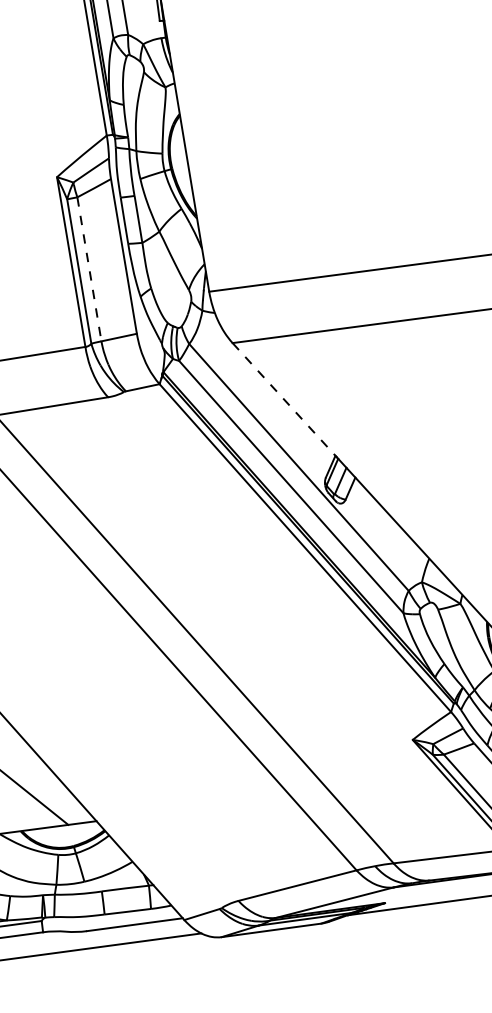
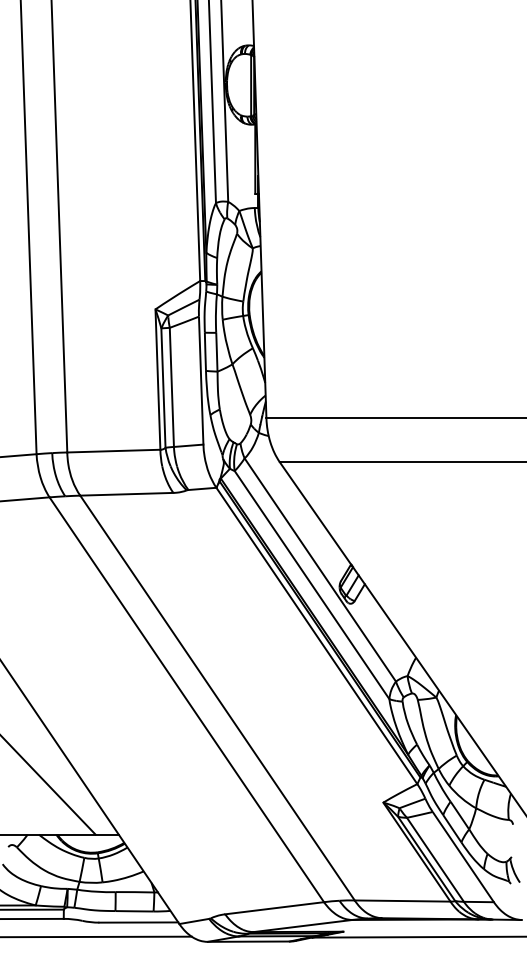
line: (88, 269) -> (171, 387), dashed -> solid
line: (285, 400) -> (316, 514), dashed -> solid

